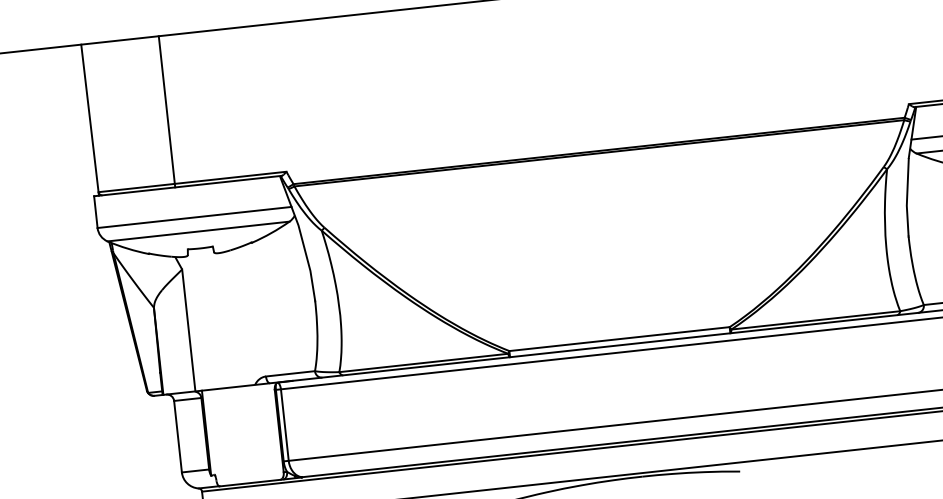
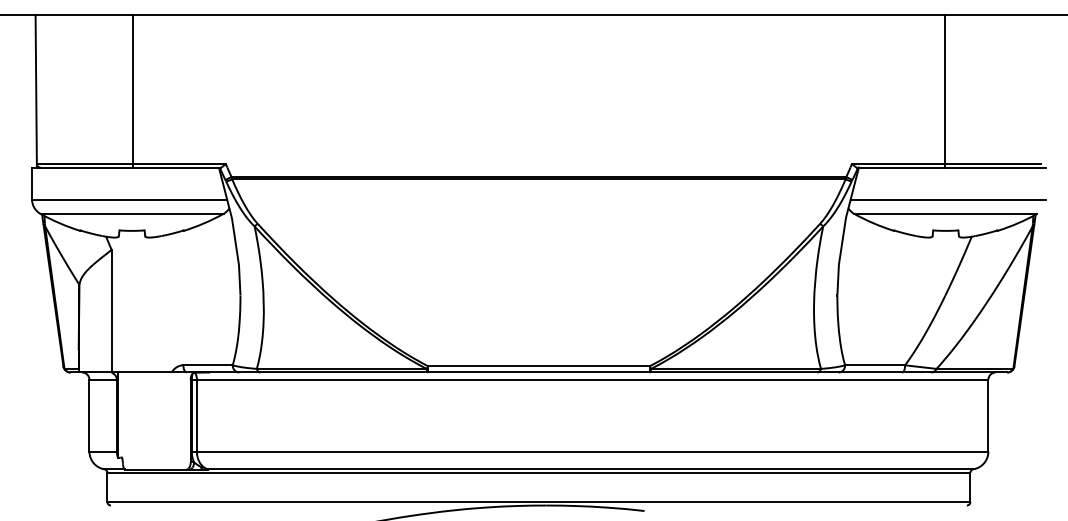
line: (166, 111) -> (132, 91), moved

